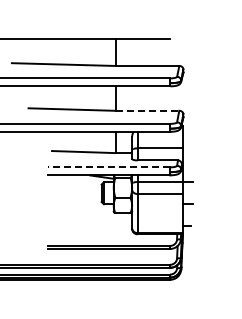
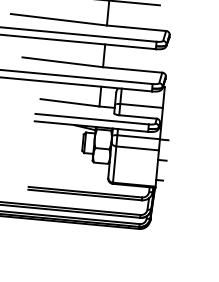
line: (147, 110) -> (132, 69), dashed -> solid
line: (108, 167) -> (91, 119), dashed -> solid

